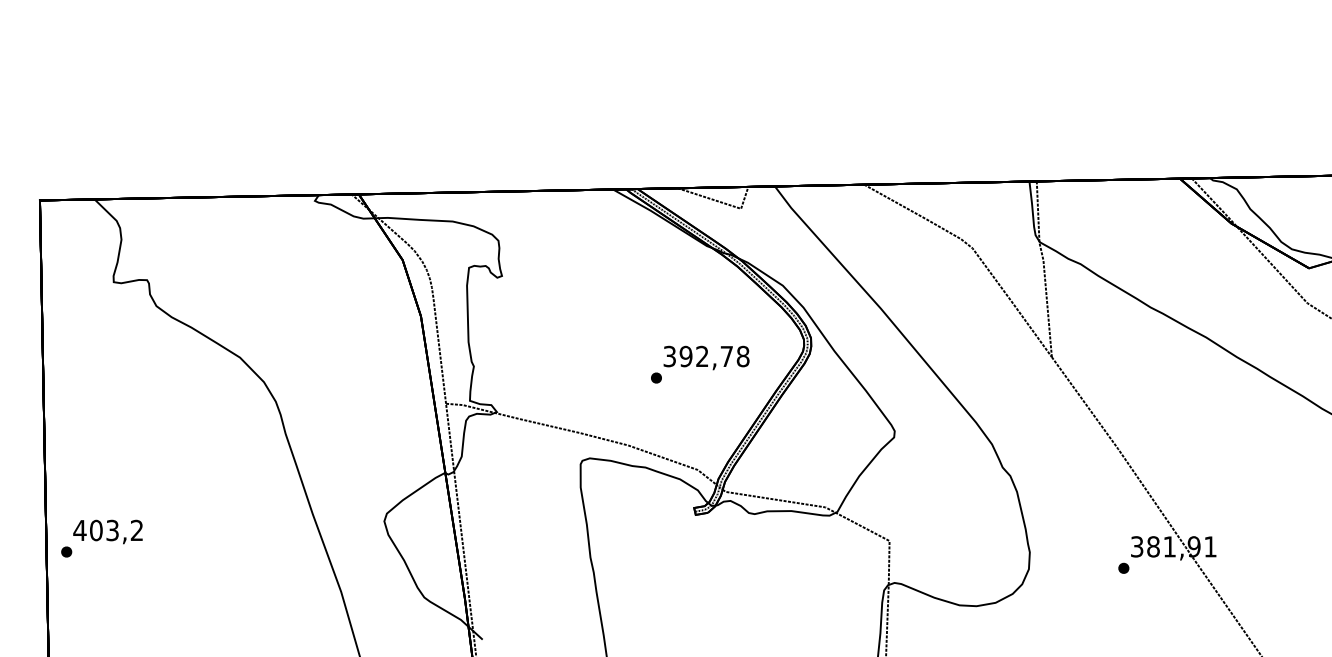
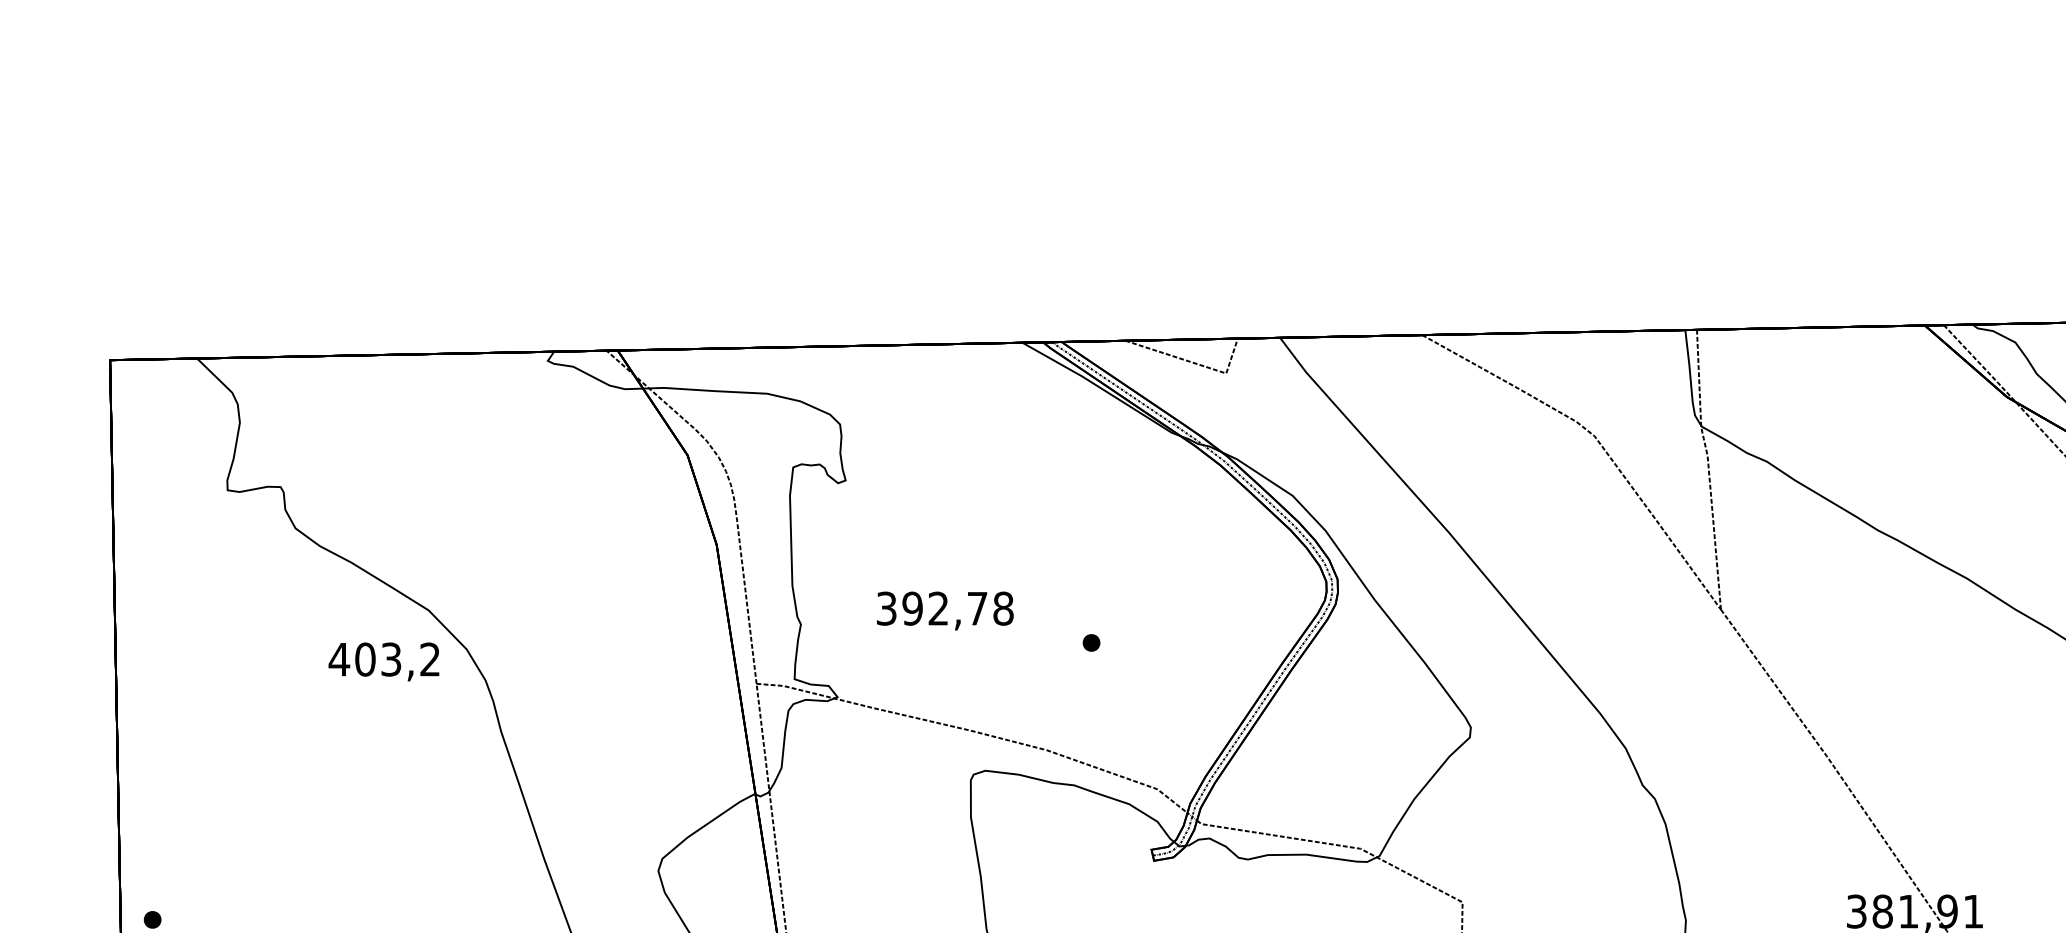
text: (706, 357) -> (945, 610), moved
text: (107, 531) -> (383, 661), moved

